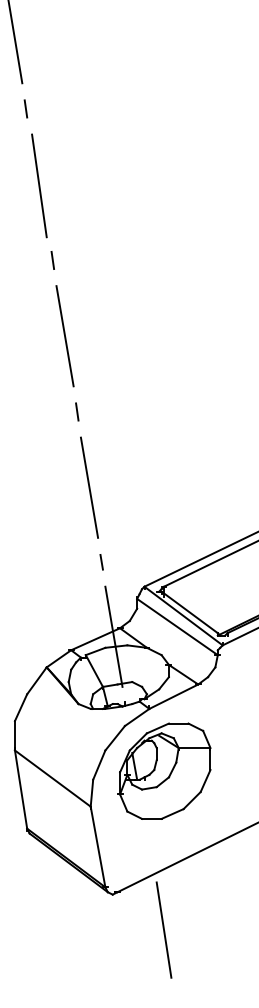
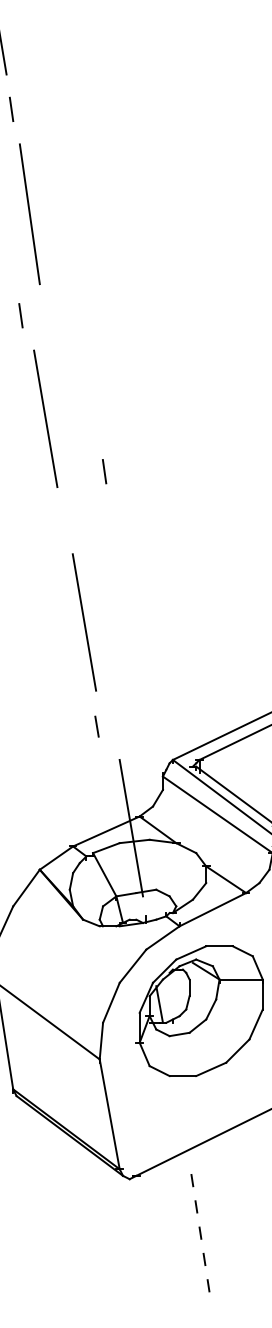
line: (52, 260) -> (20, 315), moved
line: (64, 336) -> (44, 419), moved
line: (77, 411) -> (104, 471), moved
line: (89, 487) -> (84, 622), moved
line: (101, 562) -> (96, 726), moved
line: (163, 929) -> (198, 1226), solid -> dashed

